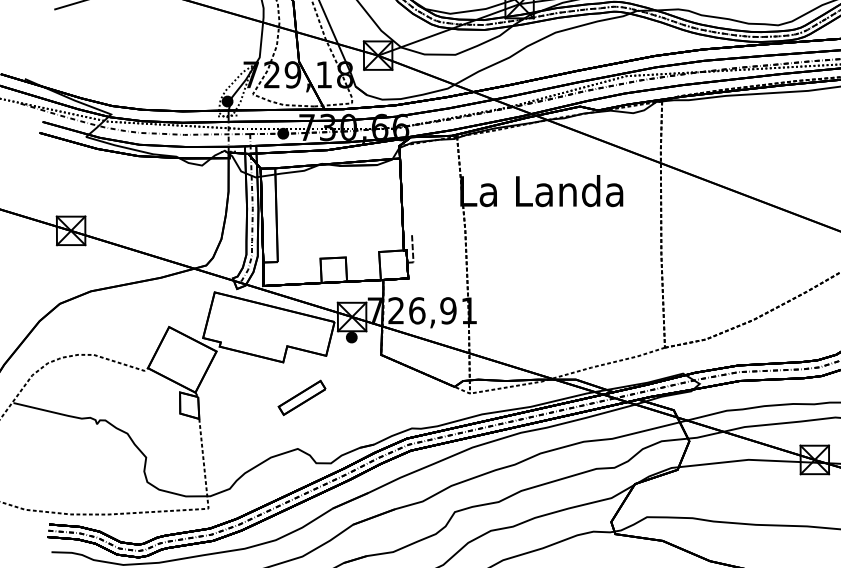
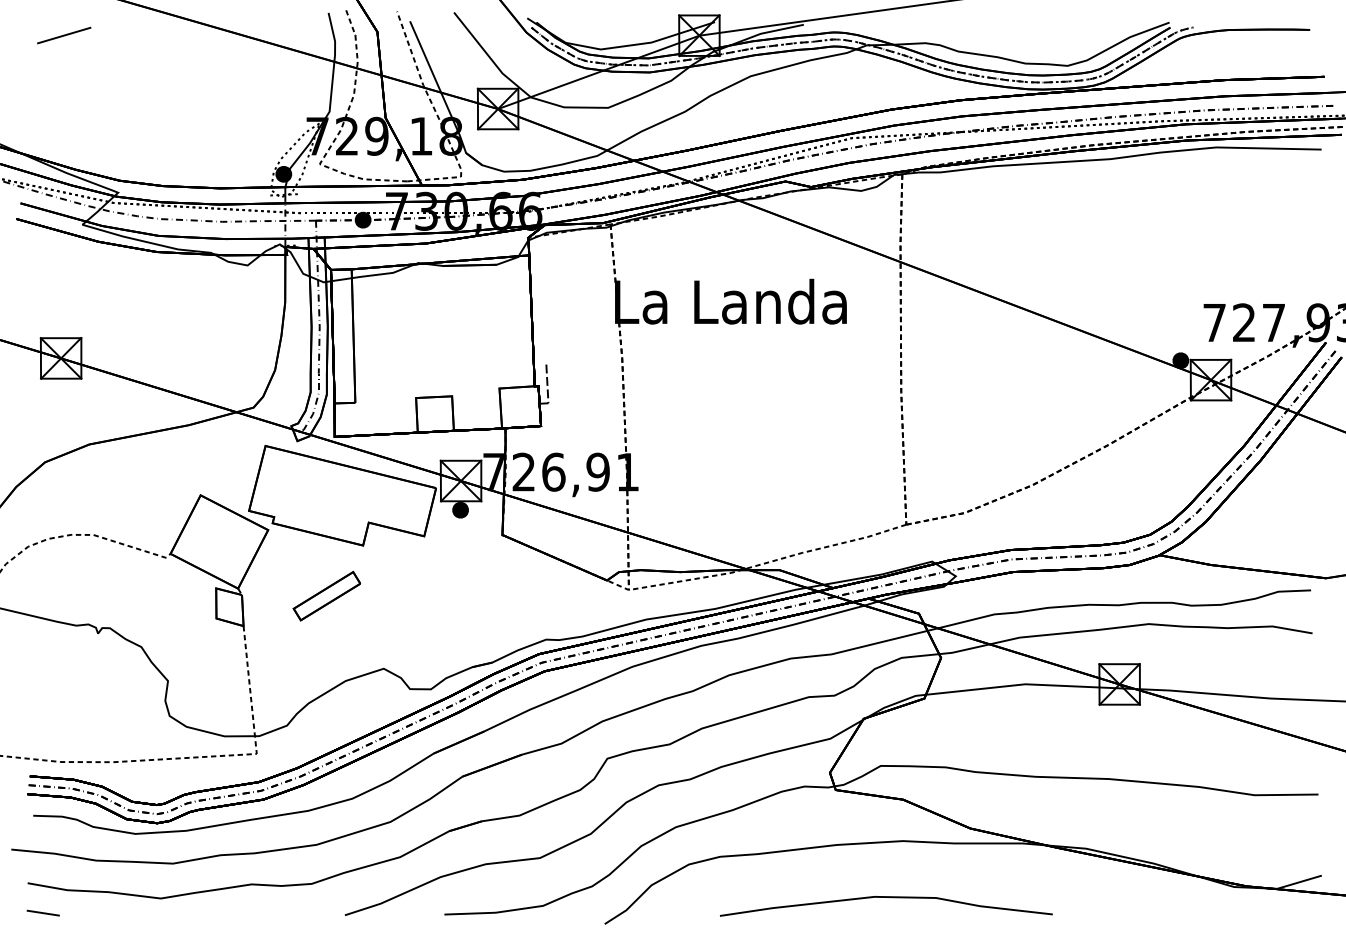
part: (301, 397) -> (326, 595), moved

